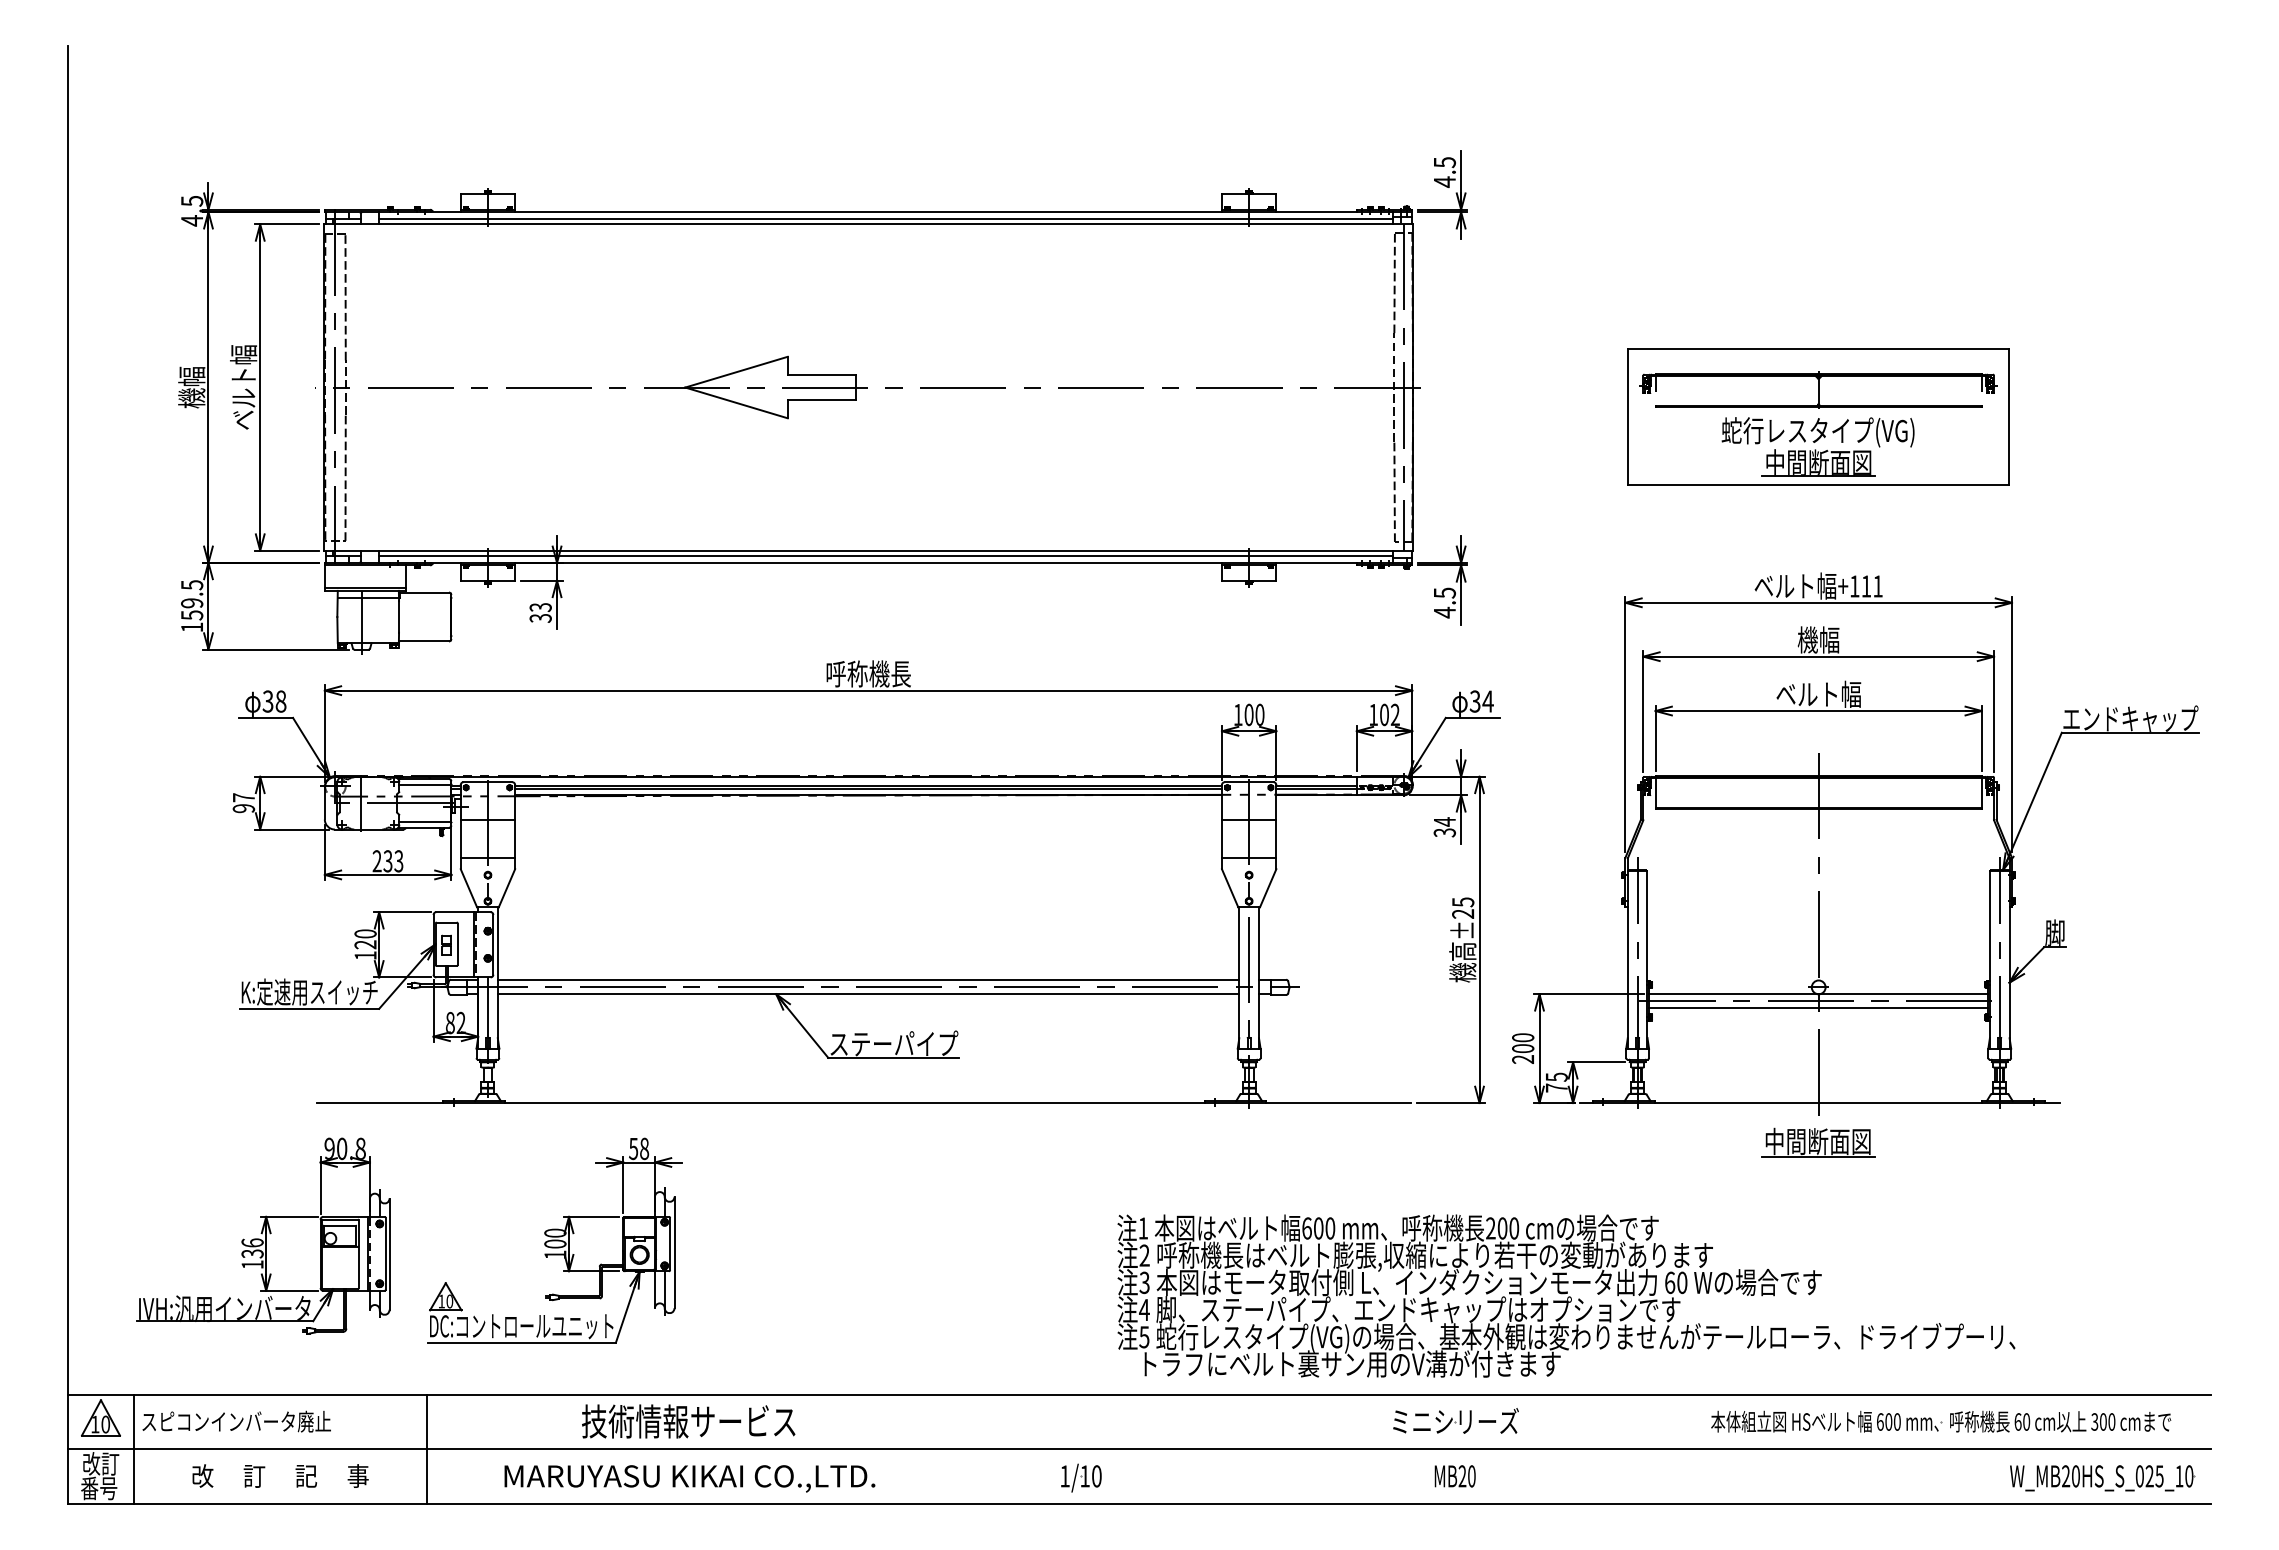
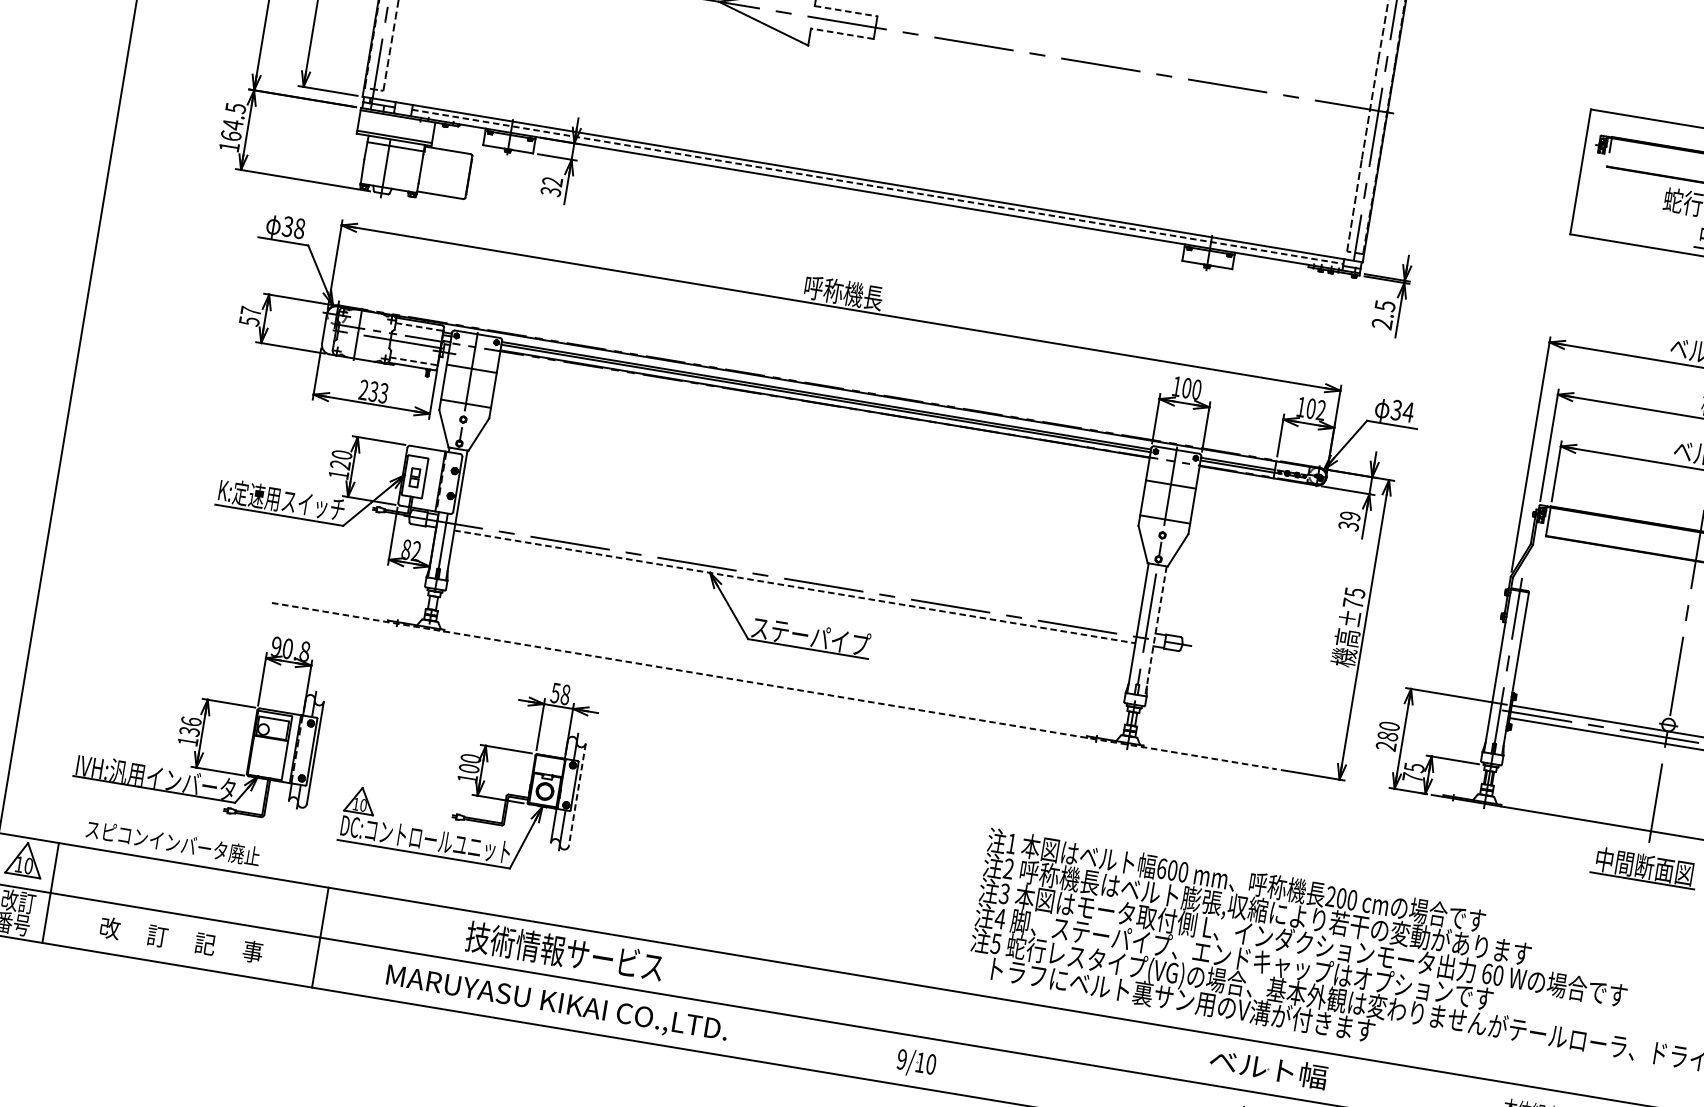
line: (822, 375) -> (846, 11), solid -> dashed
line: (821, 399) -> (842, 33), solid -> dashed
line: (886, 555) -> (878, 186), solid -> dashed
text: (540, 607) -> (552, 181), 33 -> 32
text: (192, 608) -> (232, 129), 159.5 -> 164.5
text: (1444, 612) -> (1381, 323), 4.5 -> 2.5
line: (425, 784) -> (419, 326), solid -> dashed
text: (243, 808) -> (249, 321), 97 -> 57
text: (1444, 821) -> (1350, 515), 34 -> 39
line: (425, 822) -> (414, 361), solid -> dashed
text: (1463, 913) -> (1353, 603), ±25 -> ±75
line: (1258, 977) -> (1155, 630), solid -> dashed
line: (868, 980) -> (796, 574), removed
line: (868, 994) -> (794, 587), solid -> dashed
text: (1523, 1048) -> (1388, 736), 200 -> 280
line: (864, 1103) -> (774, 686), solid -> dashed
line: (674, 1253) -> (577, 795), solid -> dashed
text: (236, 1421) -> (173, 842), moved
text: (1454, 1421) -> (1268, 1068), ミニシリーズ -> ベルト幅
text: (1064, 1476) -> (901, 1059), 1/10 -> 9/10

